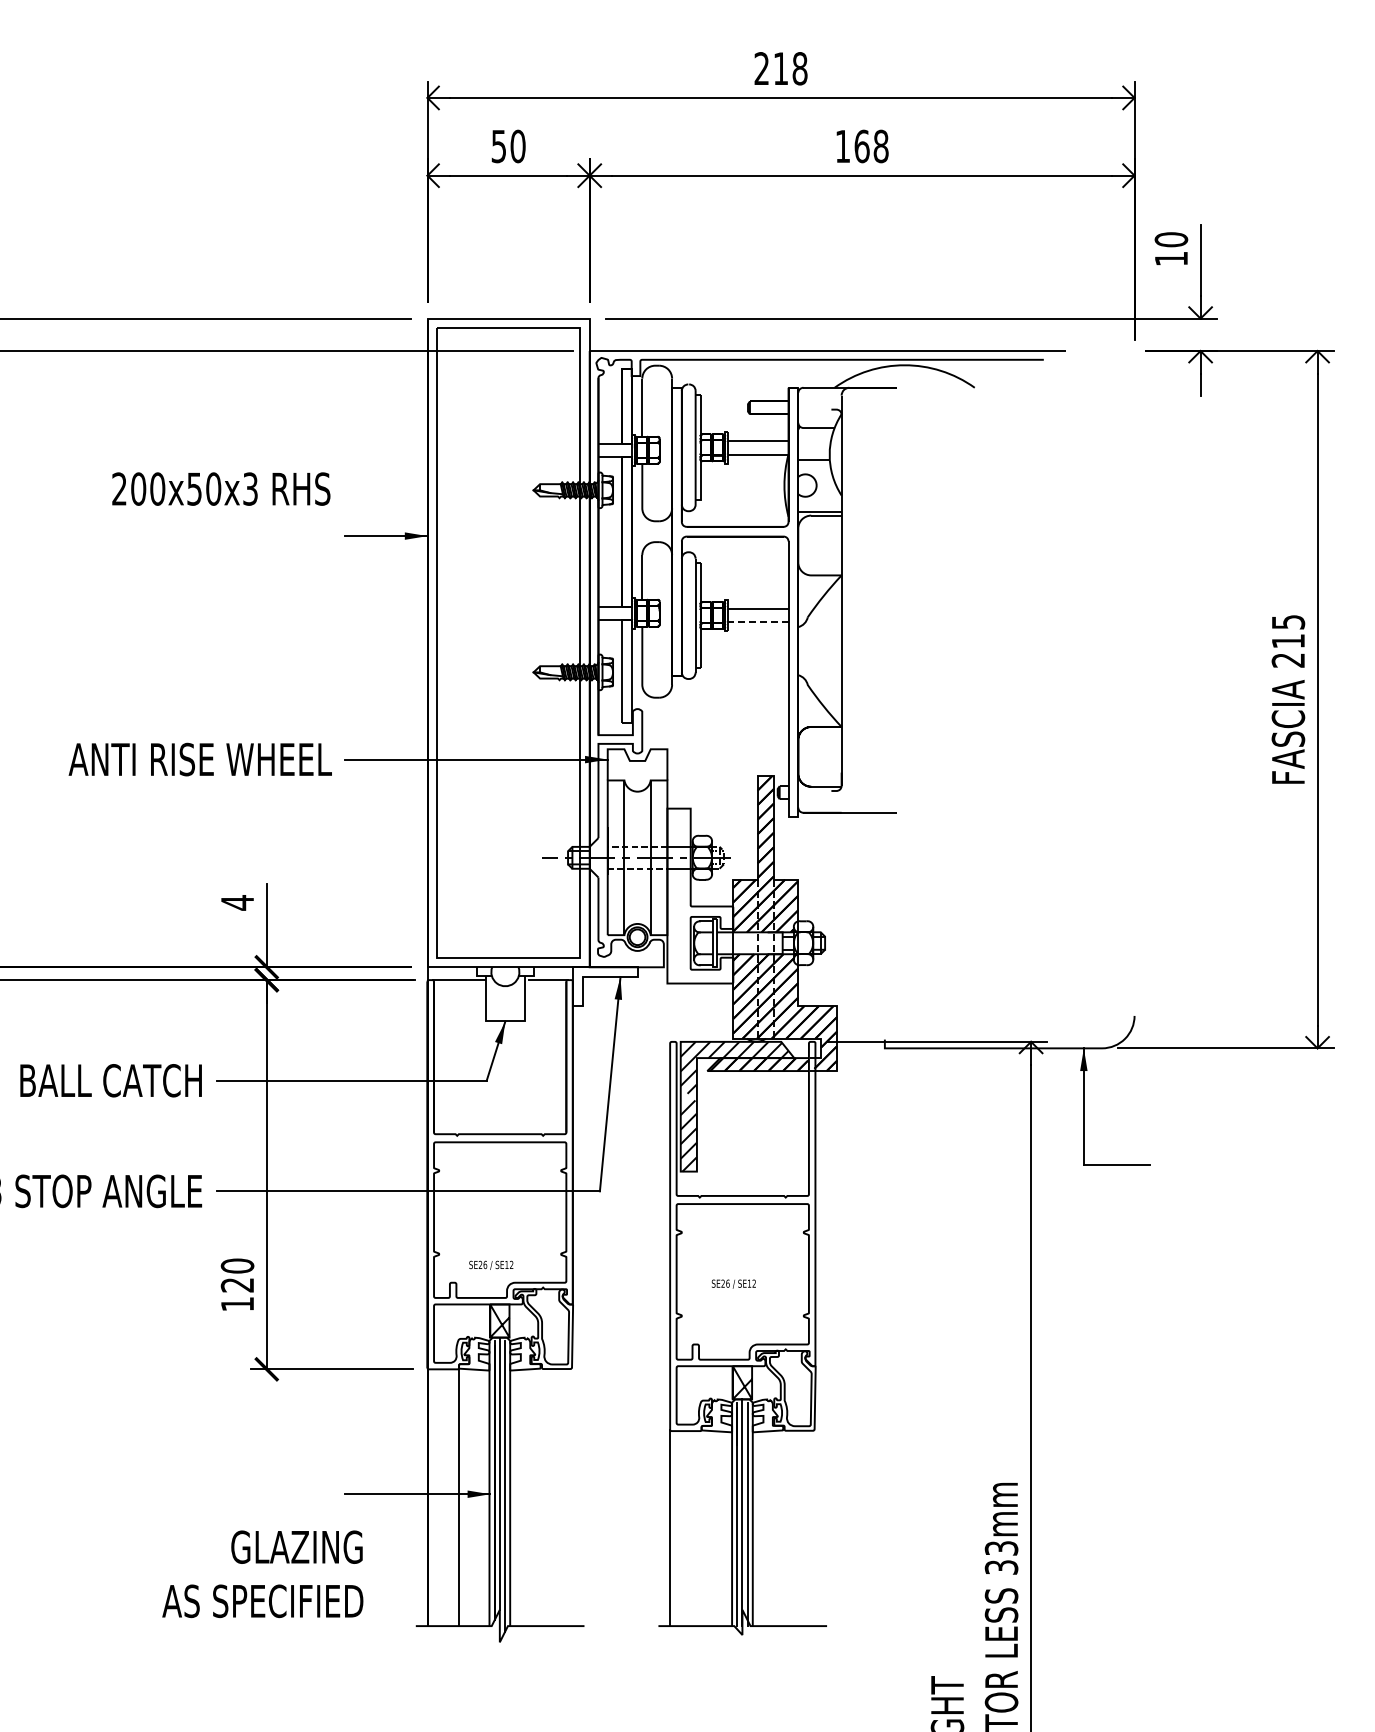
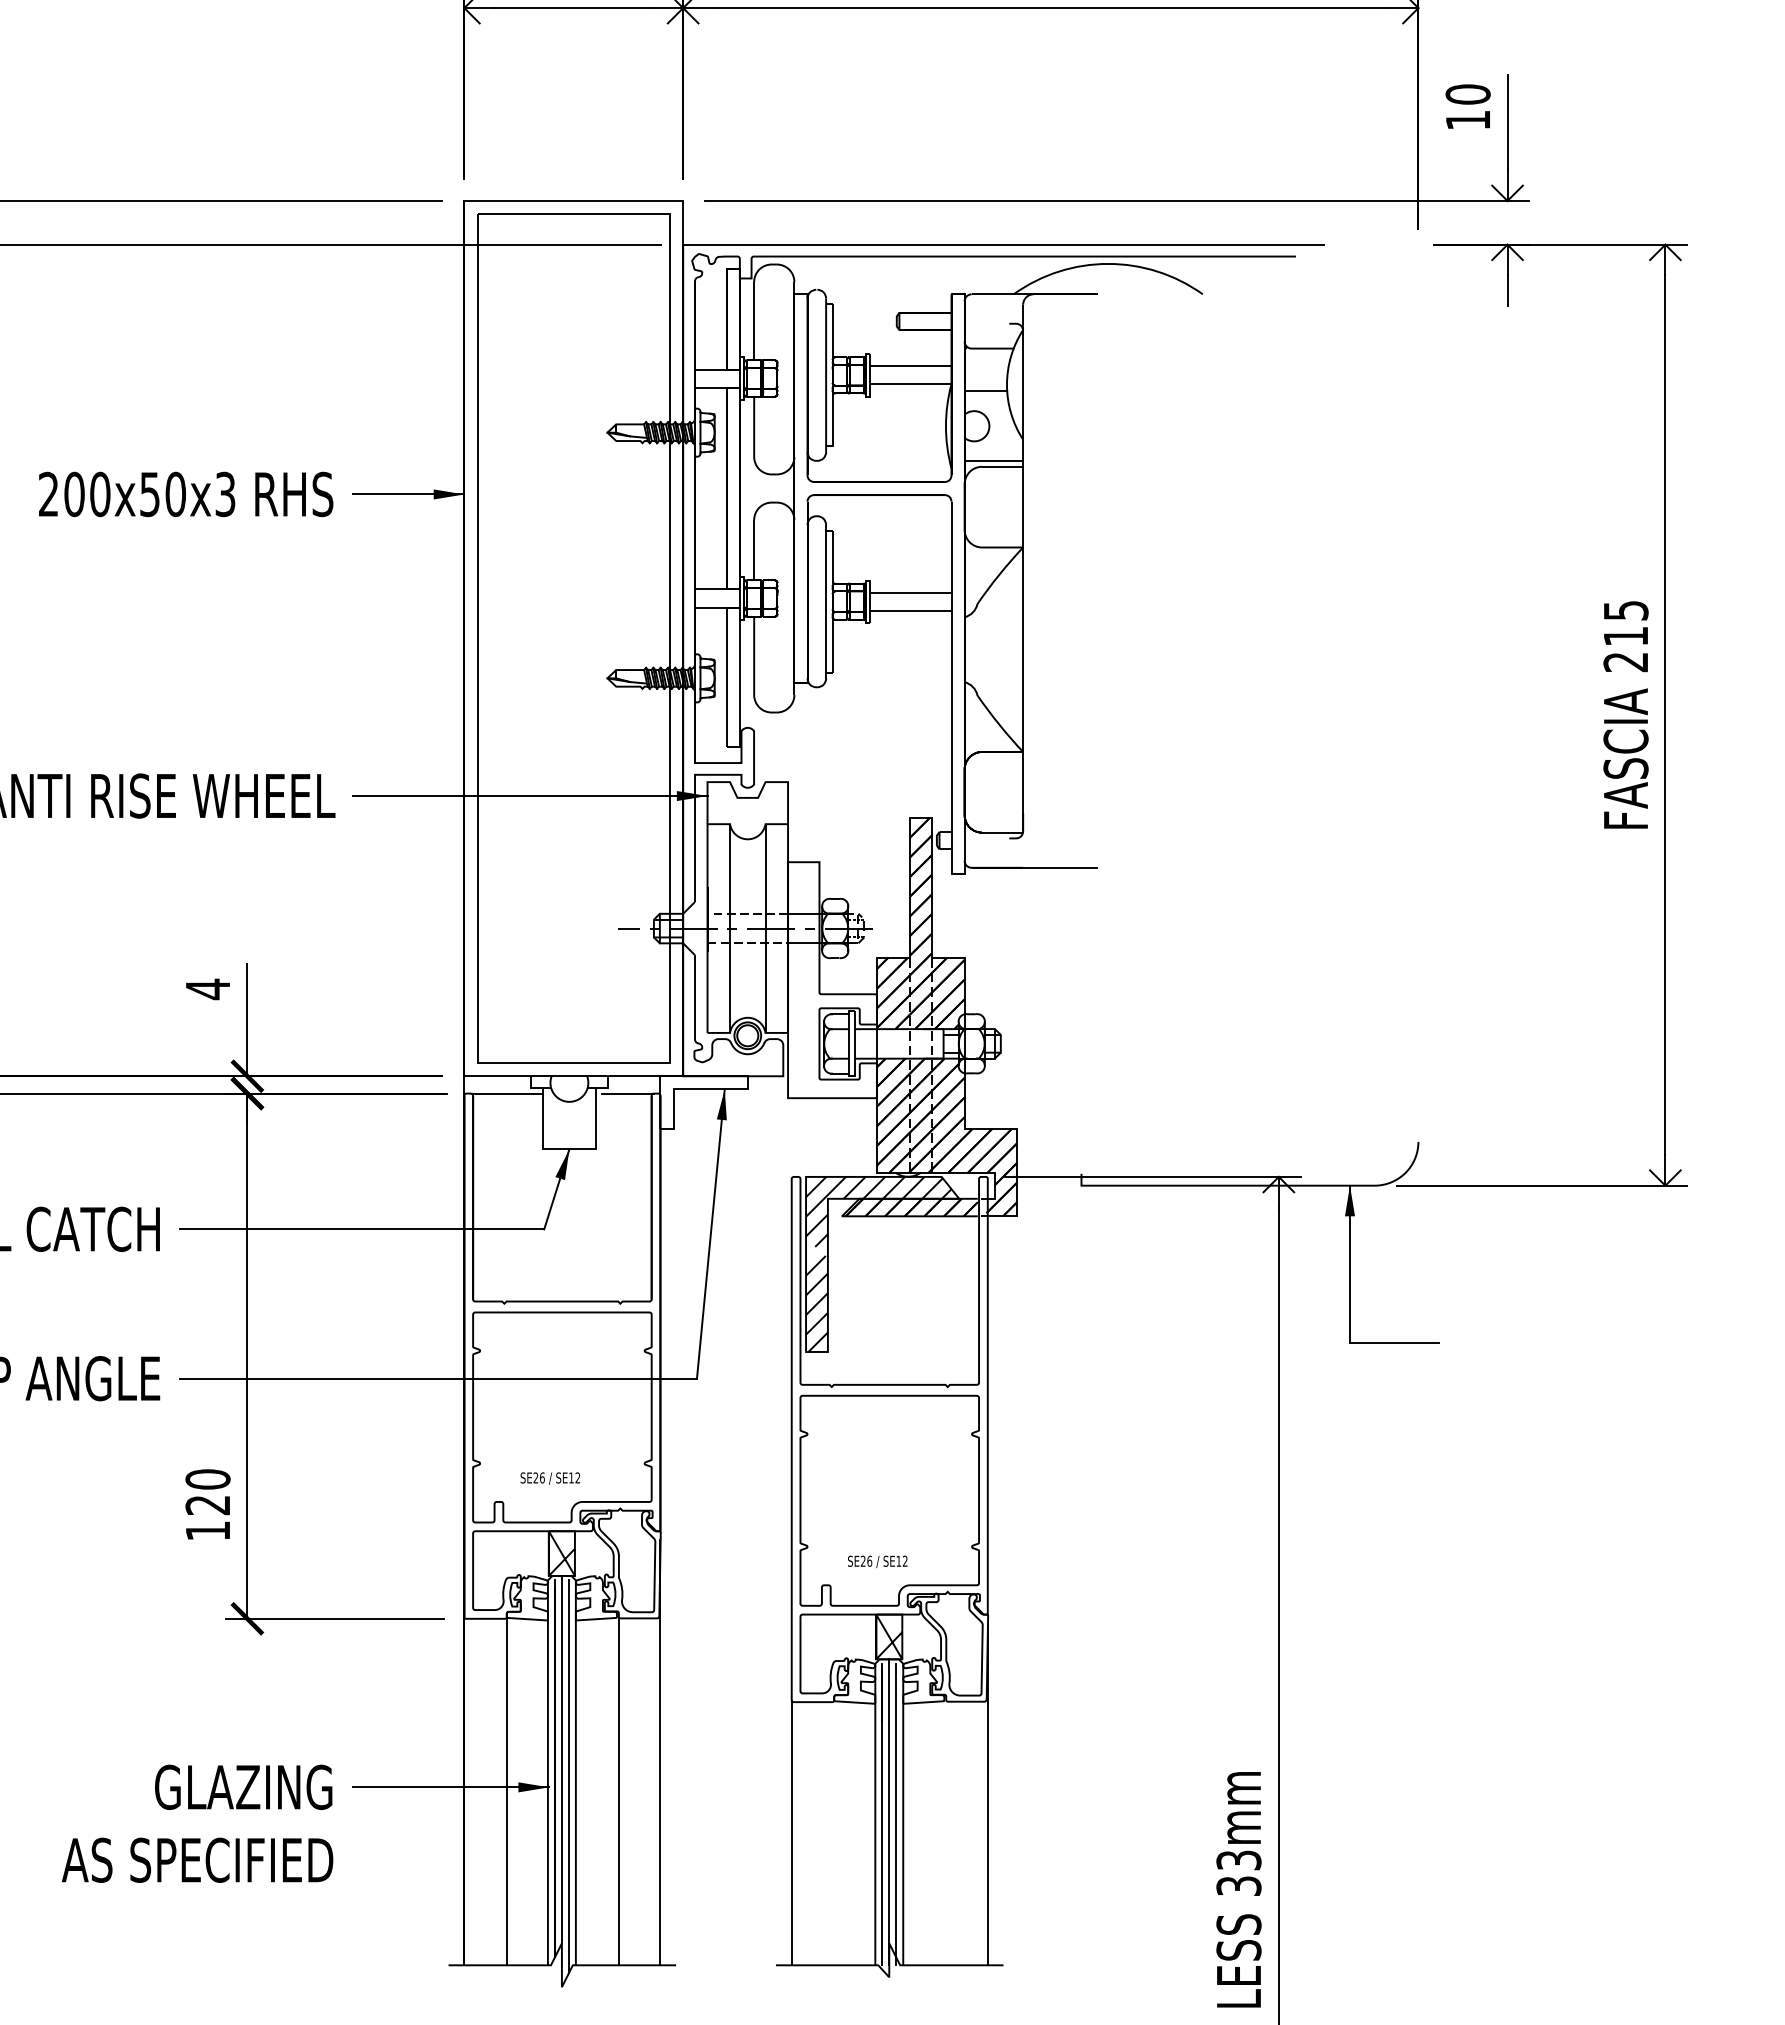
text: (221, 488) -> (186, 493), moved
line: (757, 622) -> (909, 611), dashed -> solid
text: (733, 1283) -> (877, 1561), moved
line: (572, 1468) -> (659, 1752), added
line: (542, 1497) -> (619, 1791), added
line: (815, 1499) -> (987, 1794), added
text: (262, 1574) -> (197, 1824), moved

